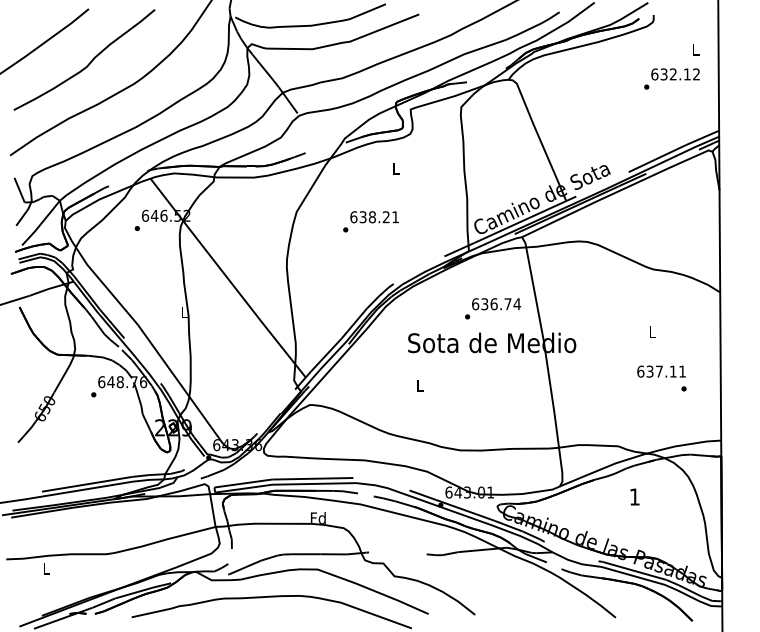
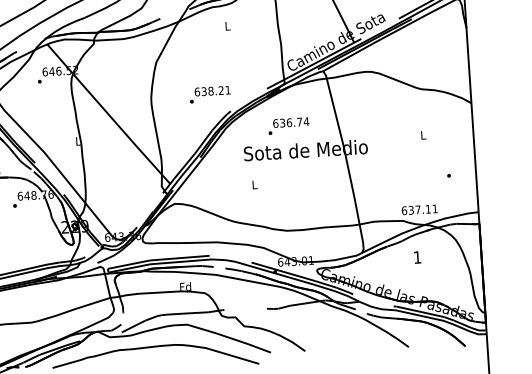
text: (370, 221) -> (209, 94), moved
text: (493, 308) -> (289, 125), moved
text: (661, 371) -> (419, 209), moved

